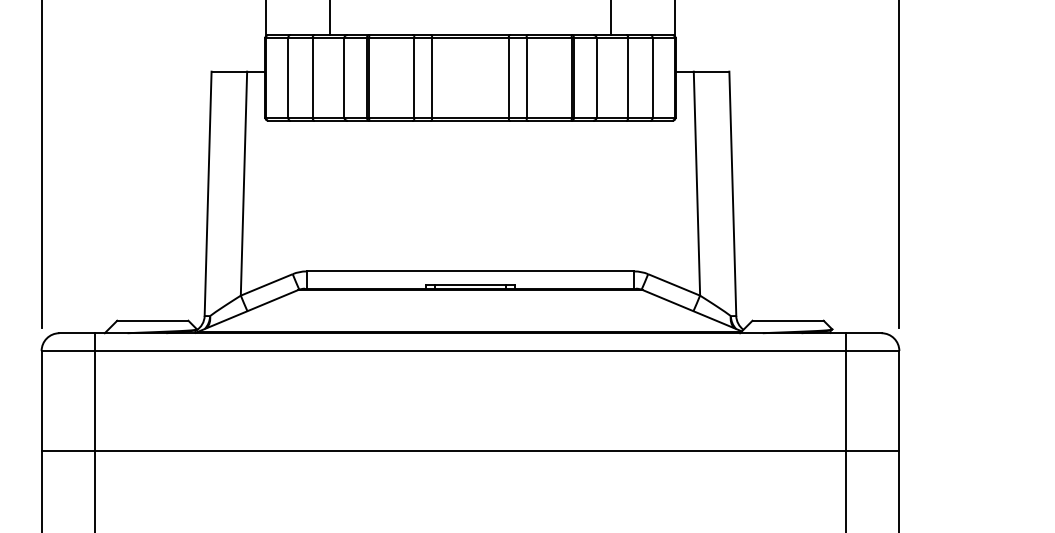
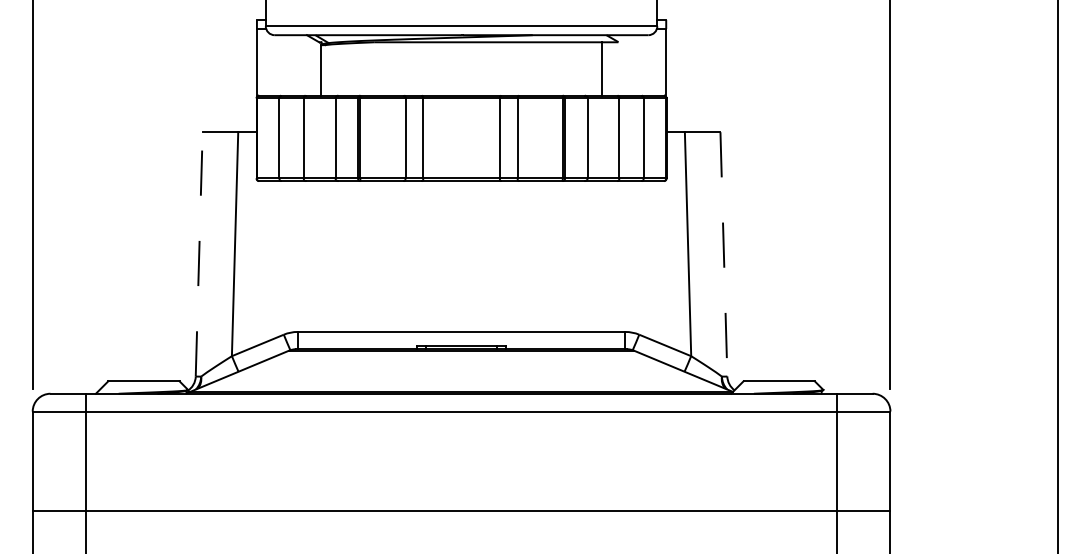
line: (208, 192) -> (199, 253), solid -> dashed
line: (732, 193) -> (723, 254), solid -> dashed

